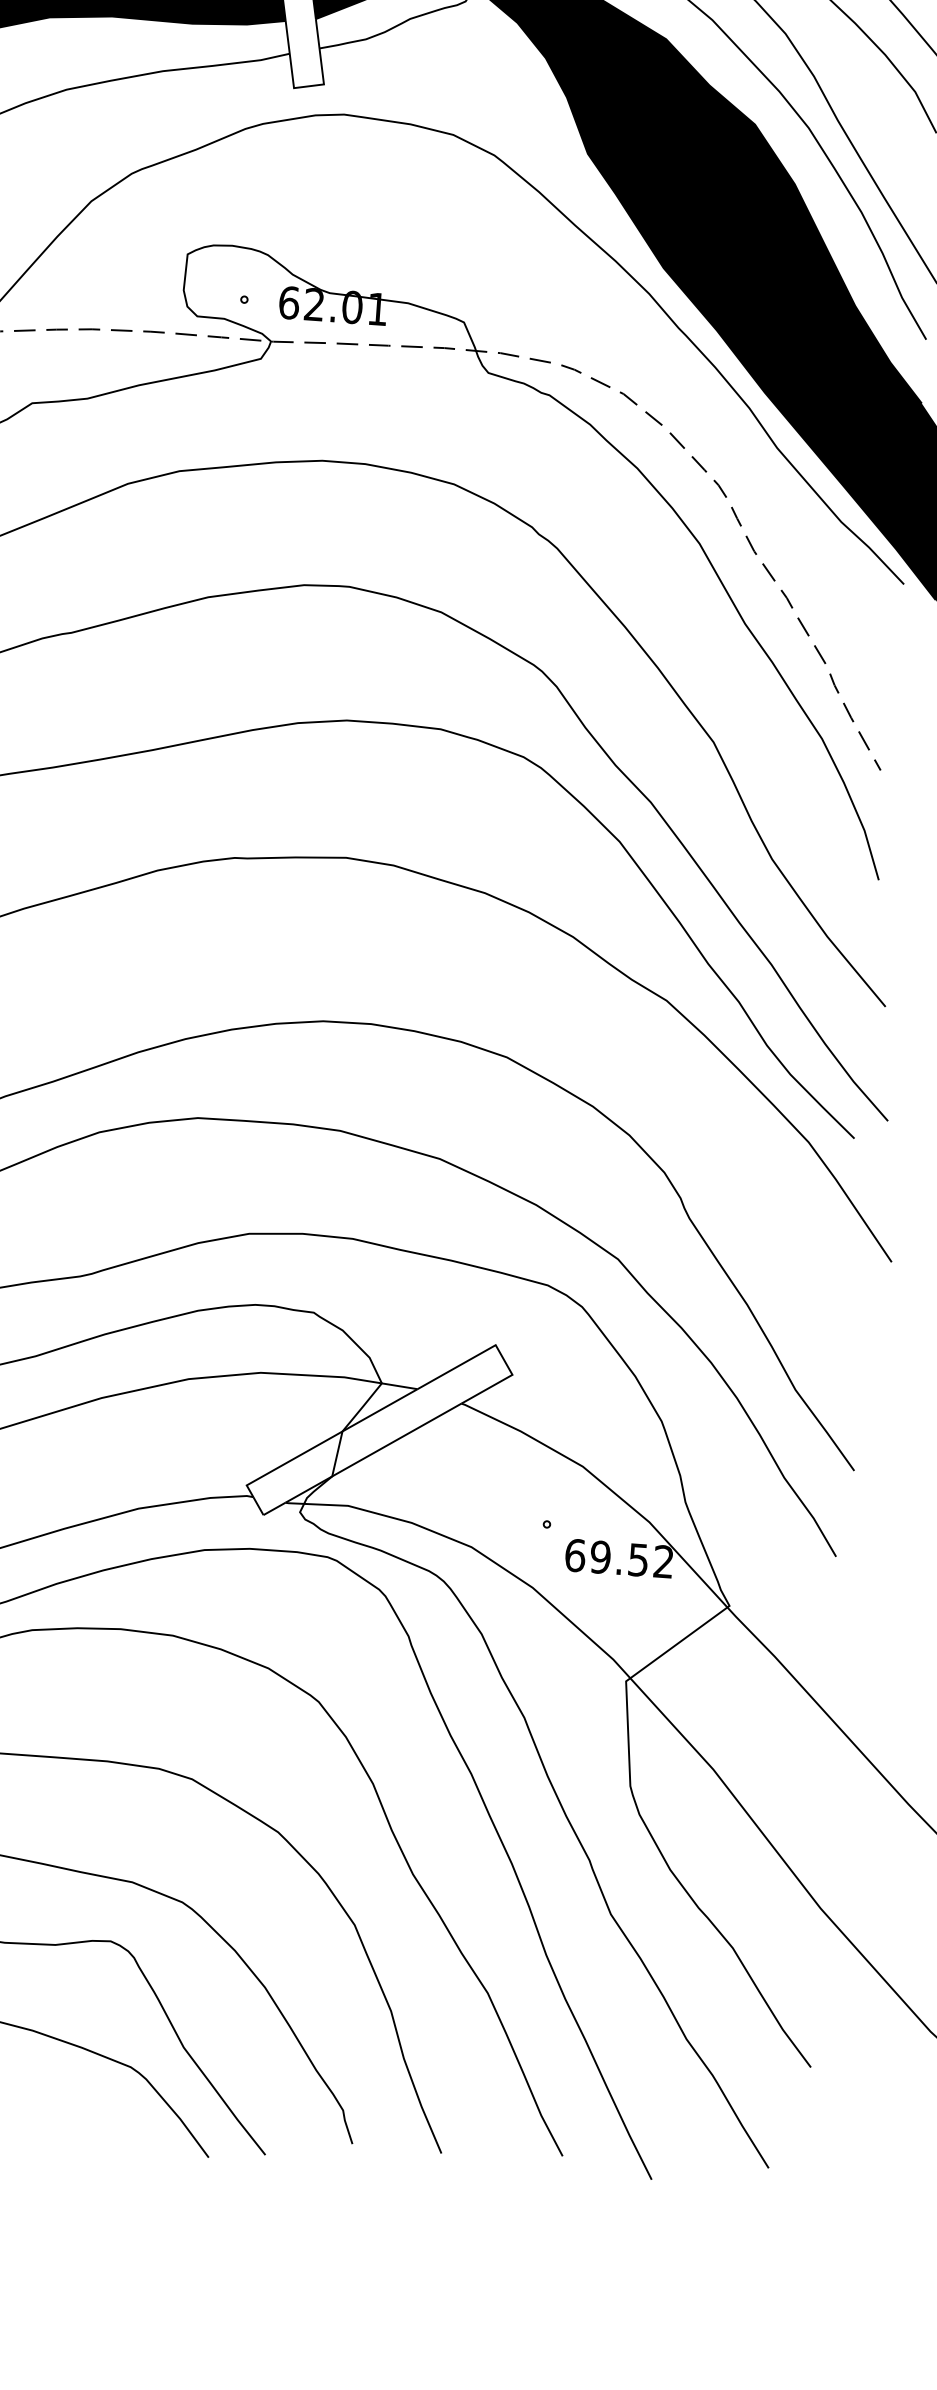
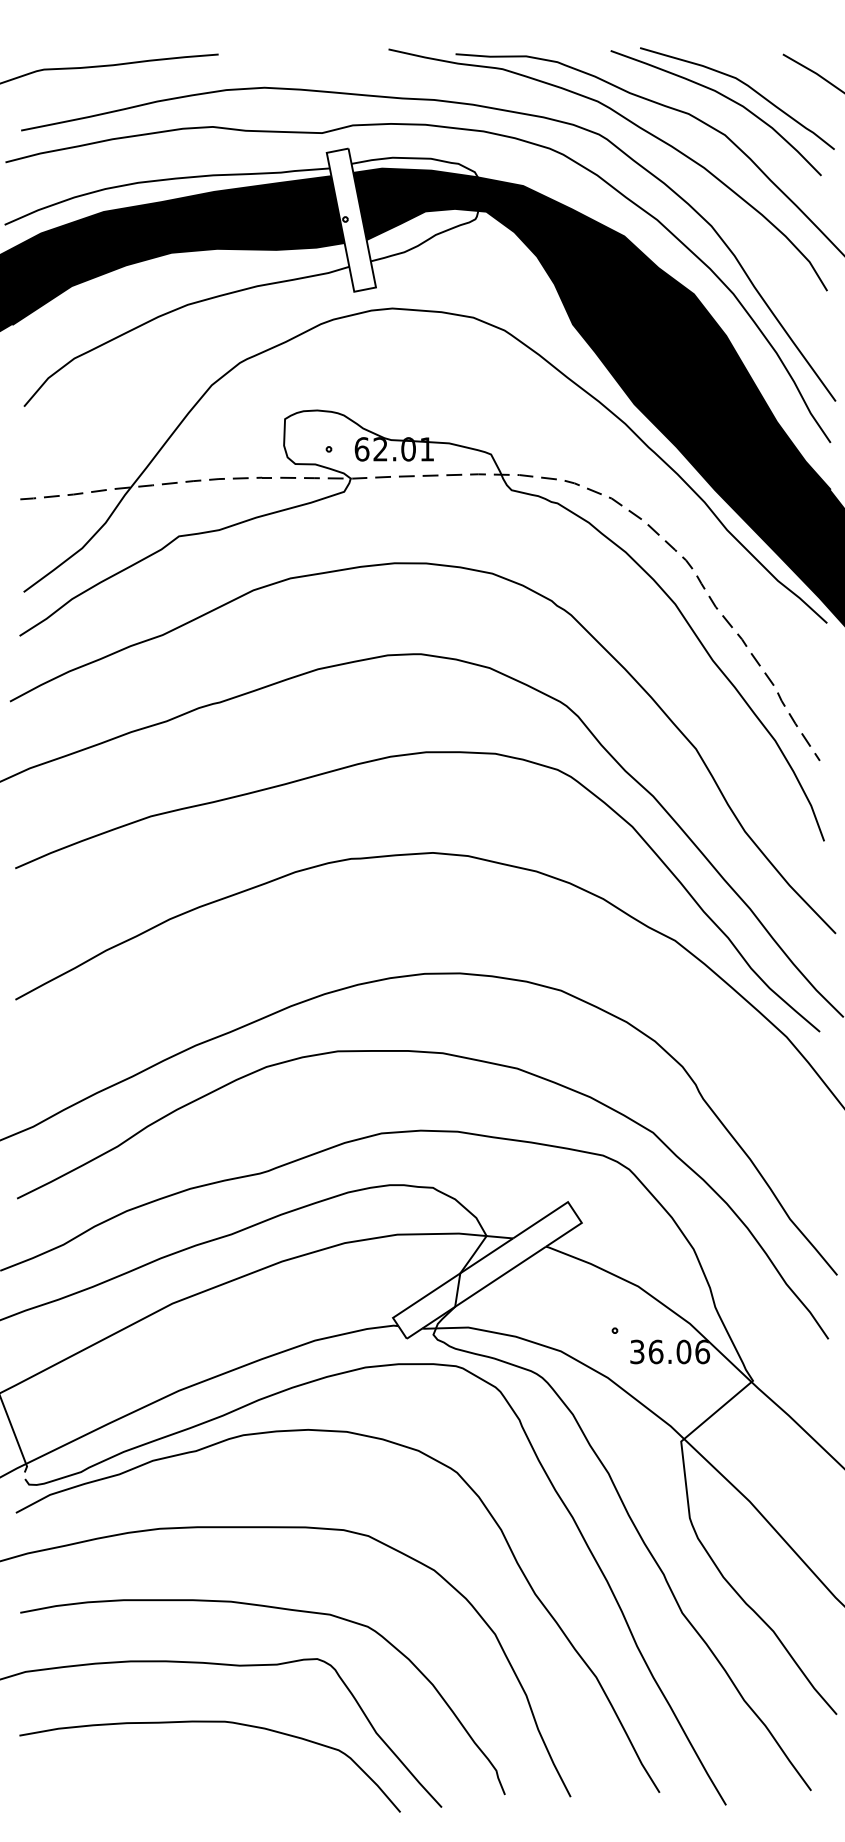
text: (620, 1558) -> (670, 1351), 69.52 -> 36.06

